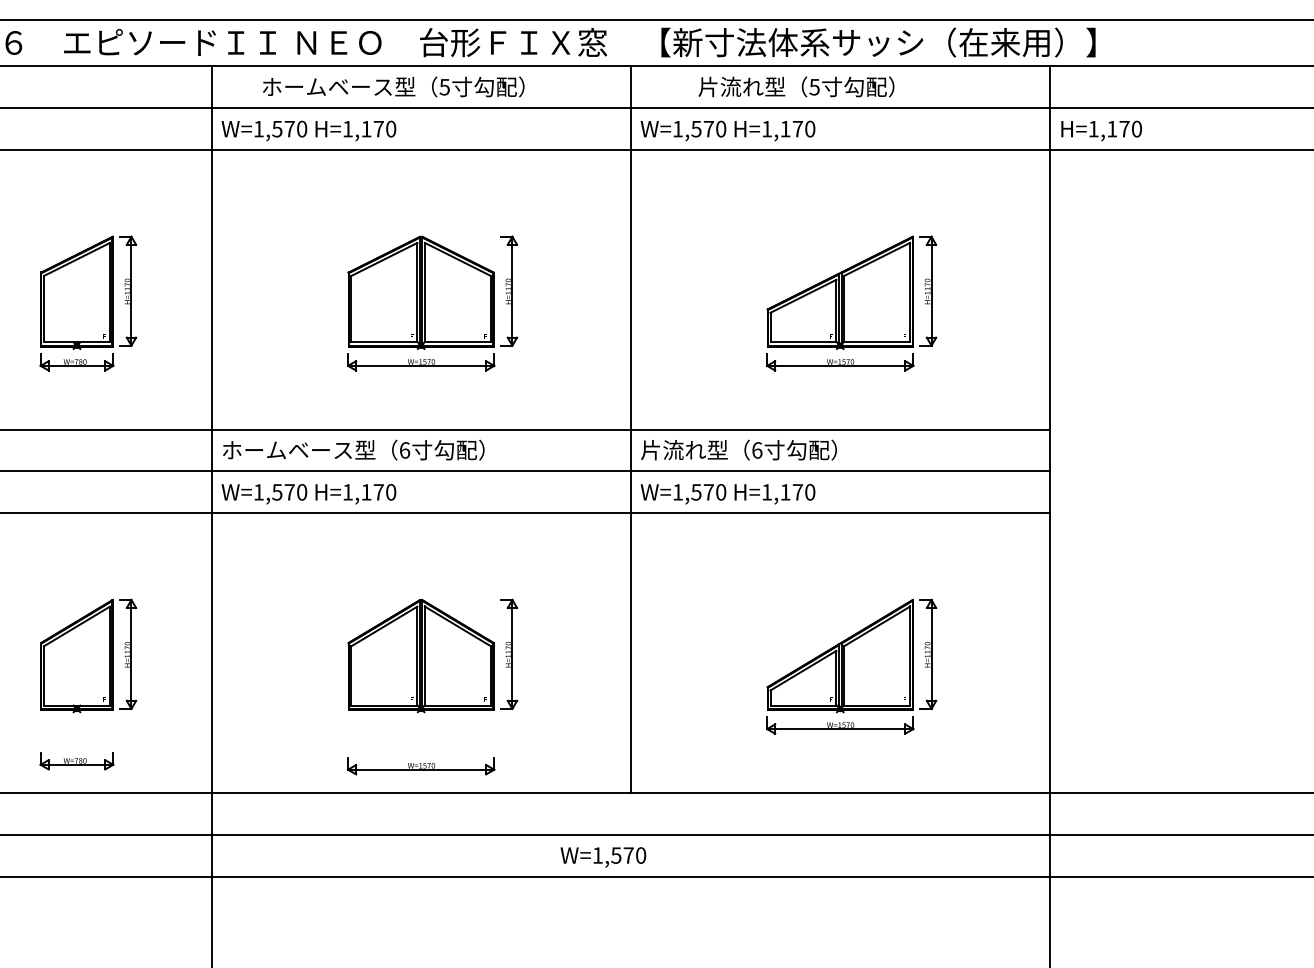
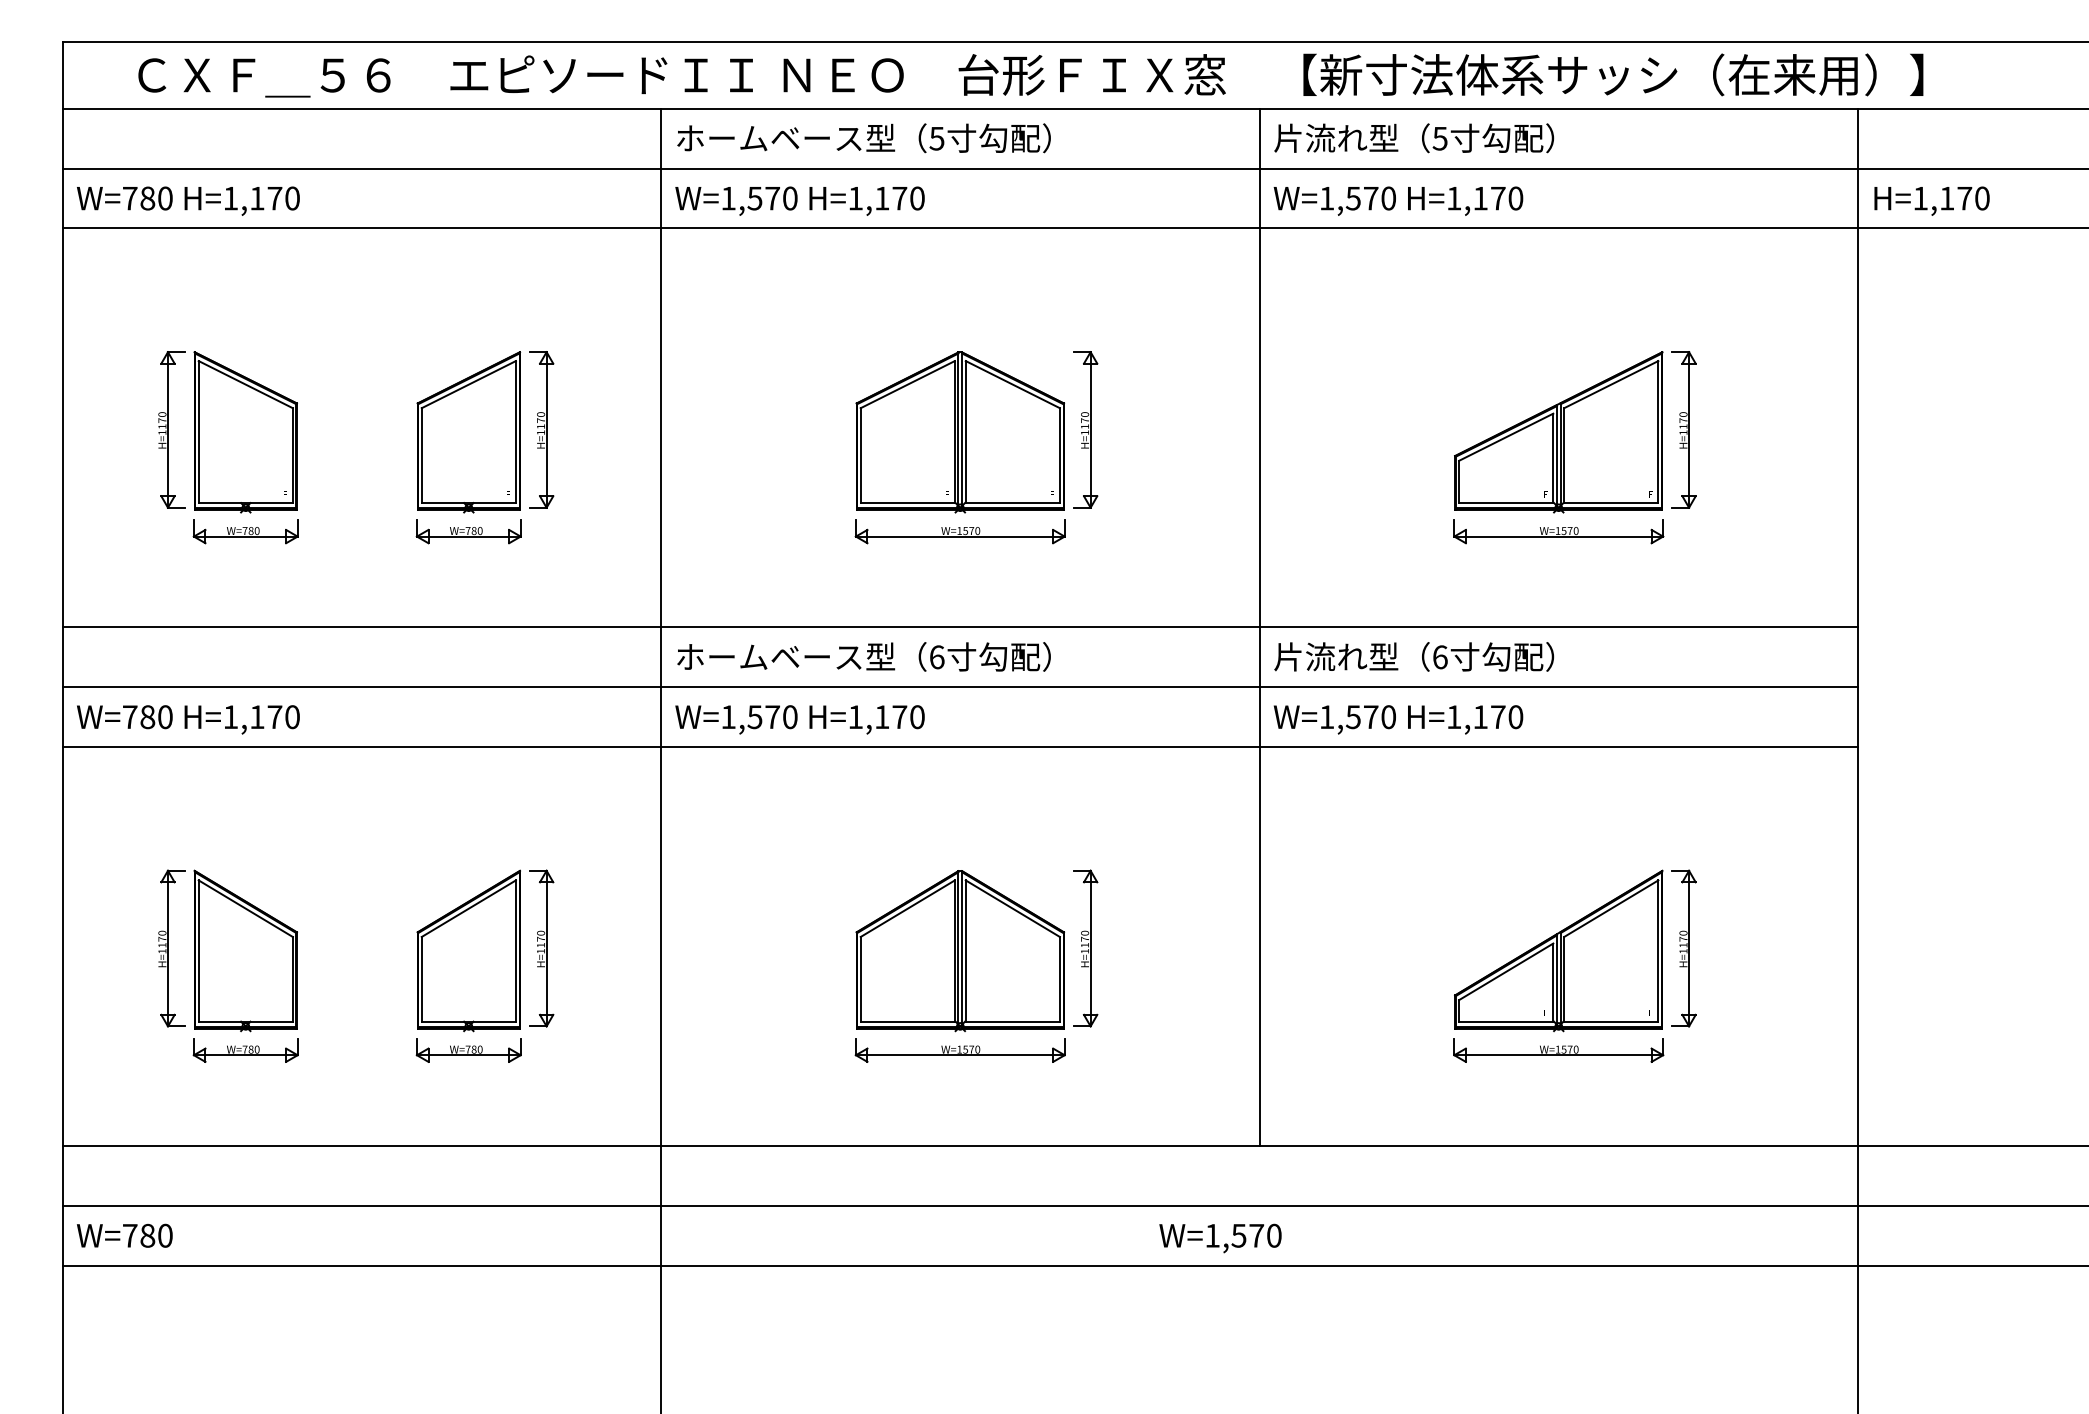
text: (393, 87) -> (863, 138), moved
text: (796, 87) -> (1414, 138), moved
part: (76, 761) -> (468, 1050), moved
part: (420, 766) -> (959, 1050), moved

